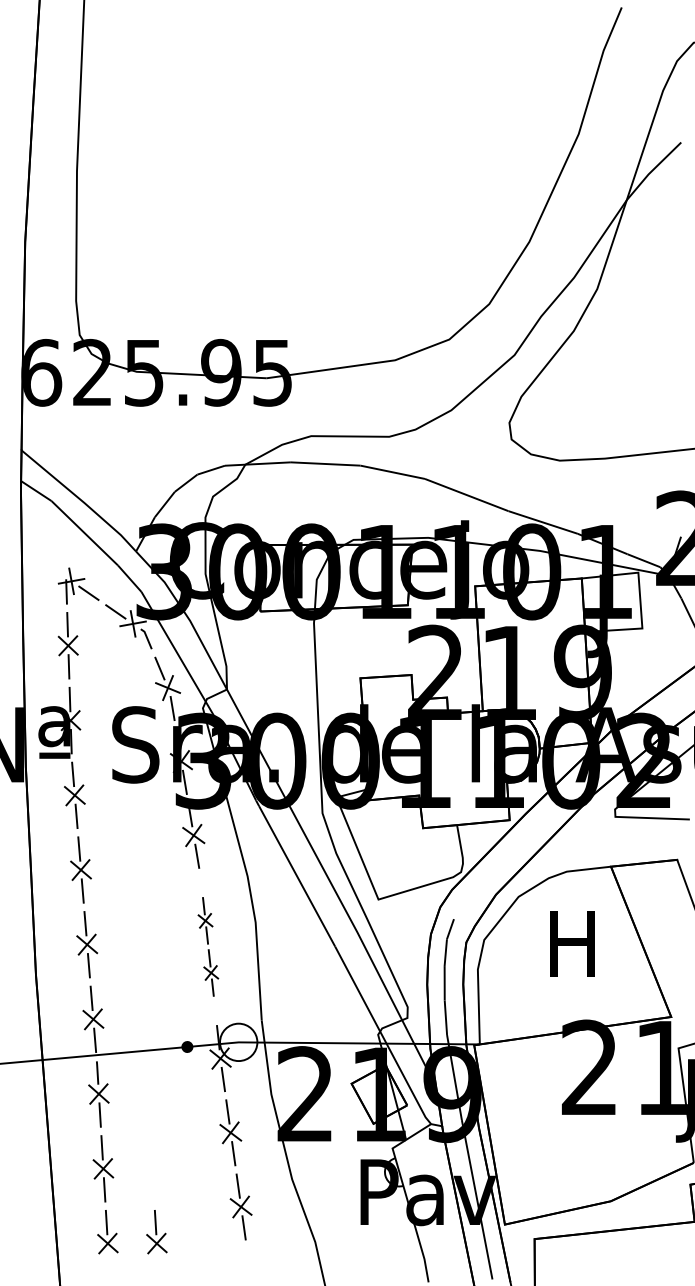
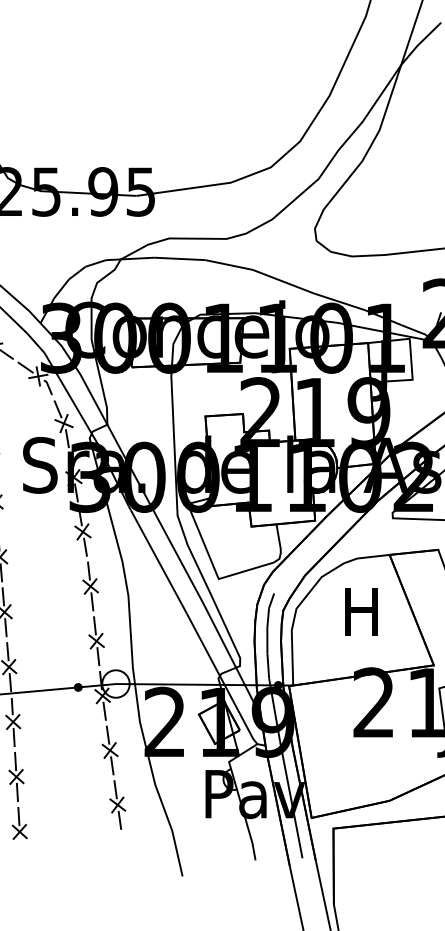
part: (208, 946) -> (93, 613), size x1.43
fill: (459, 1044) -> (278, 685), added
part: (156, 1232) -> (55, 823), removed

